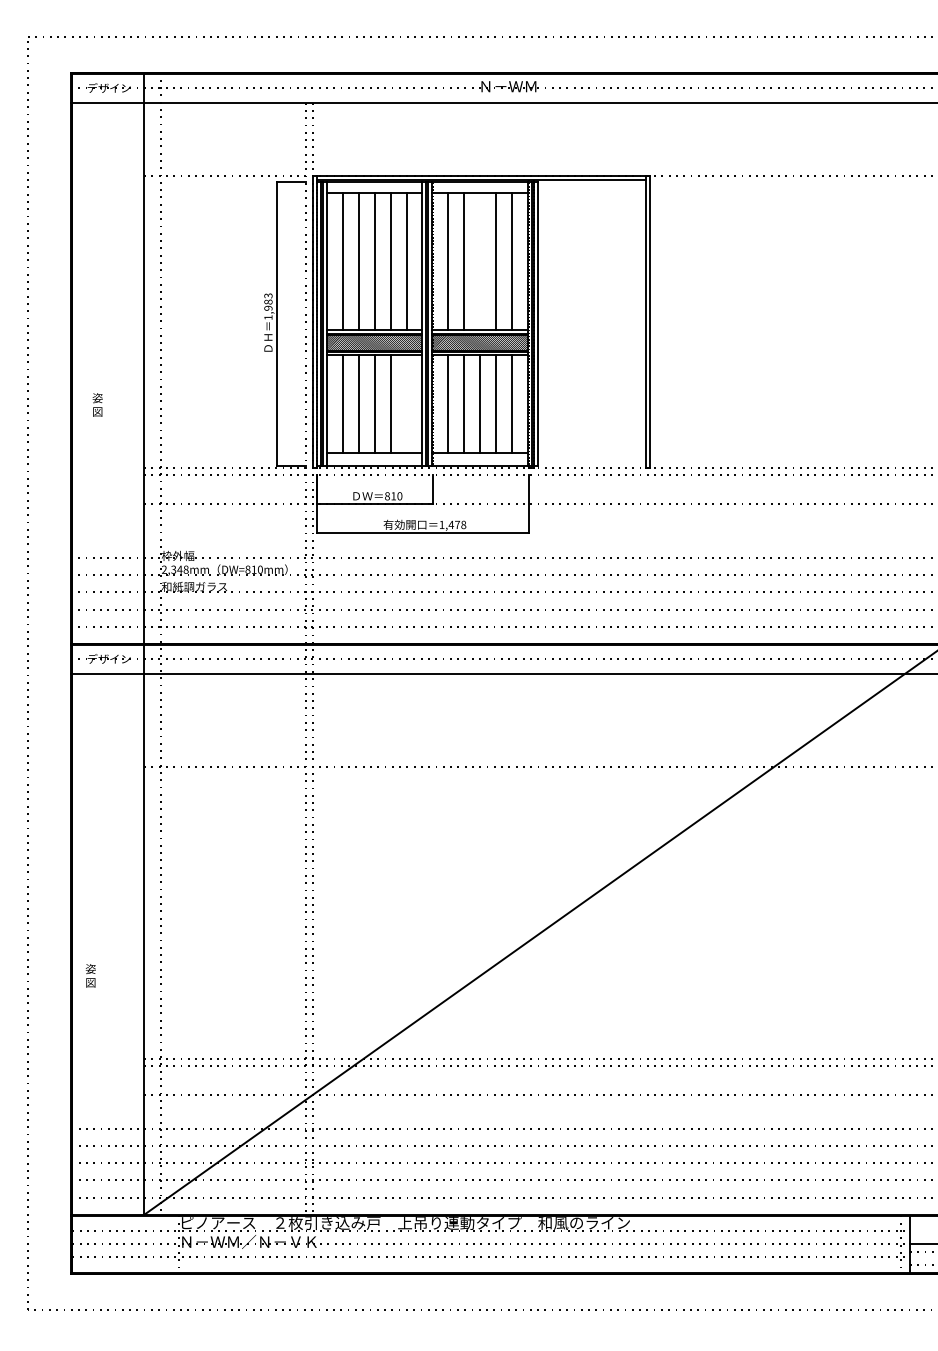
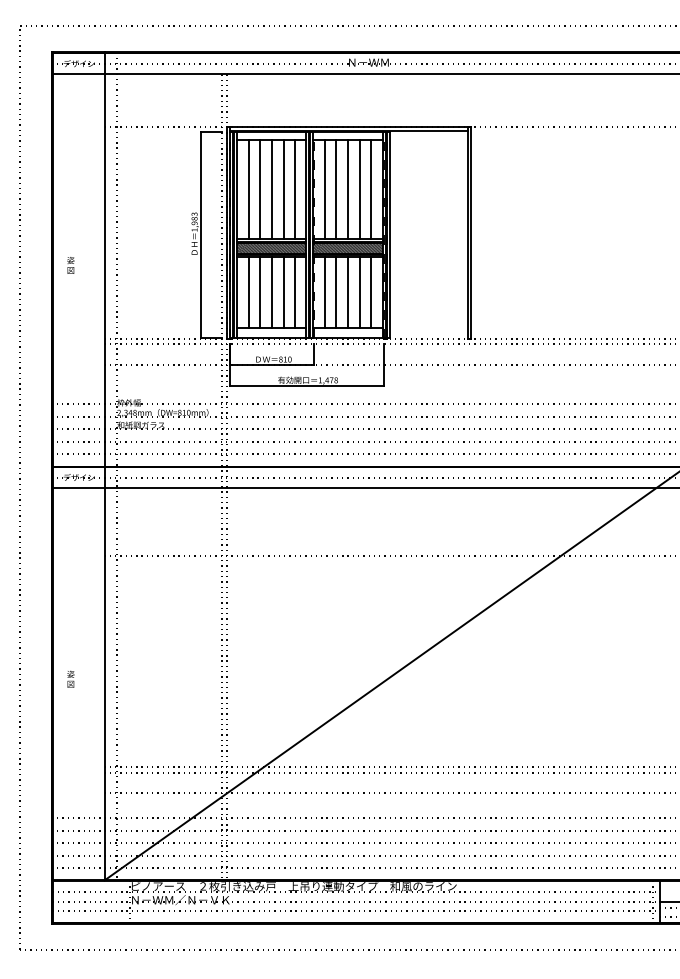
line: (480, 261) -> (348, 189), added
line: (407, 403) -> (295, 292), added
text: (97, 405) -> (70, 265), moved
text: (90, 974) -> (70, 678), moved

